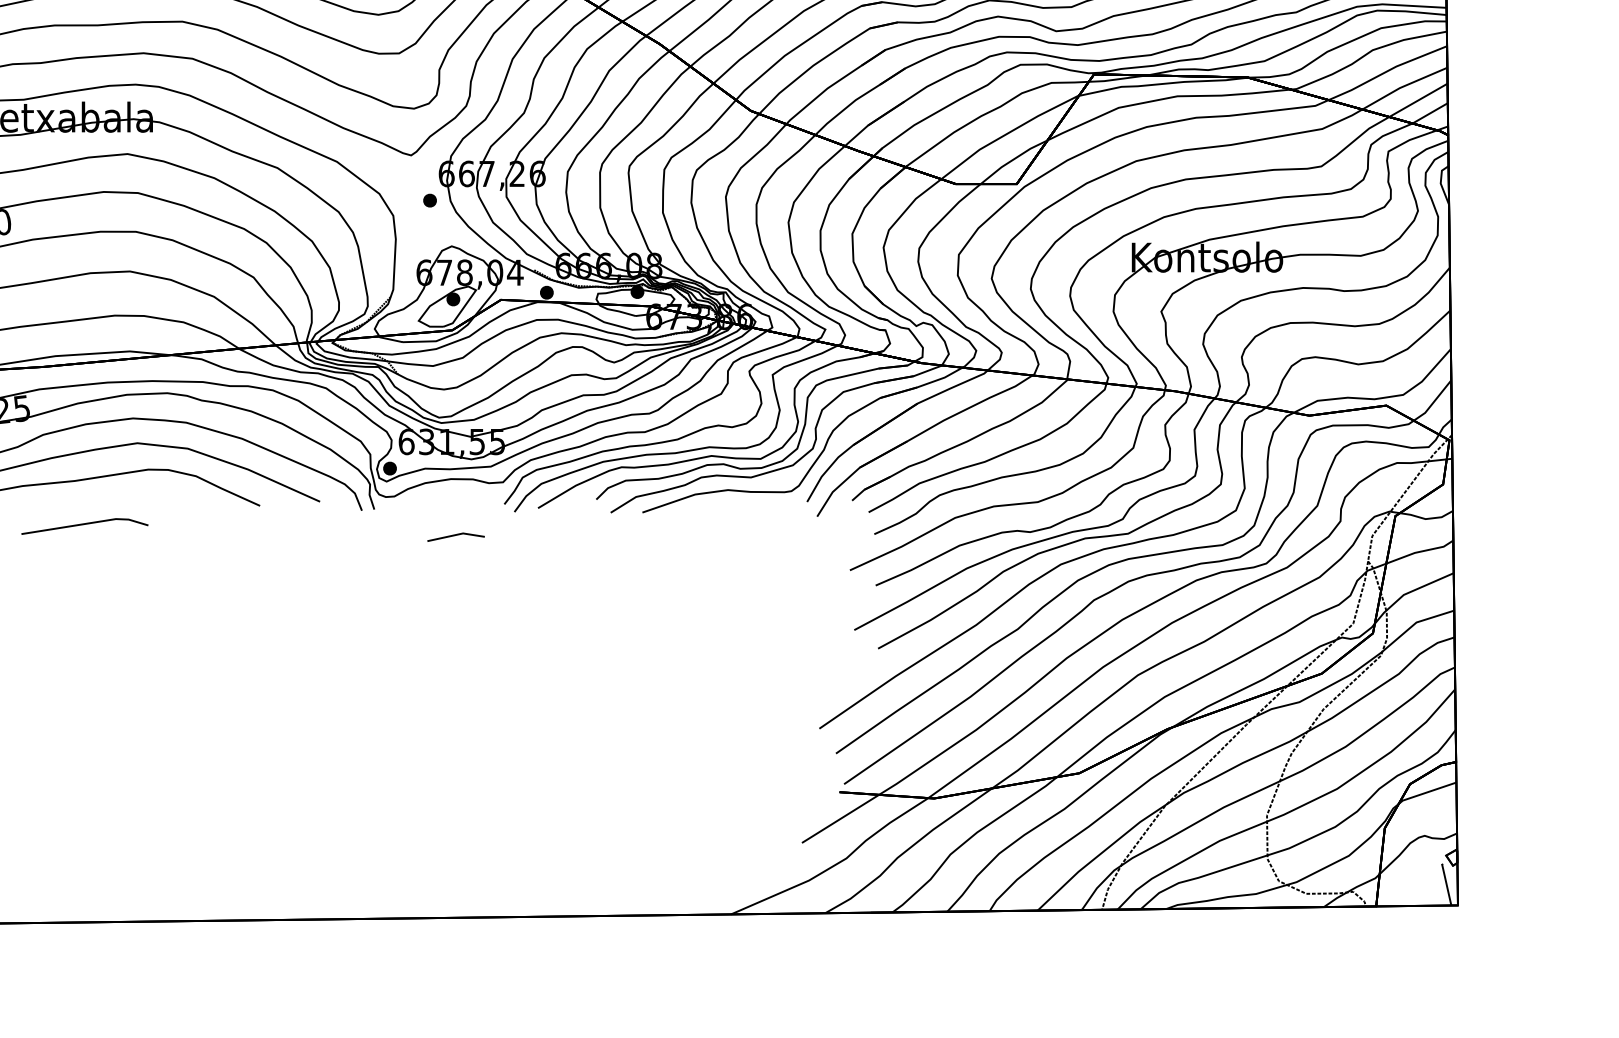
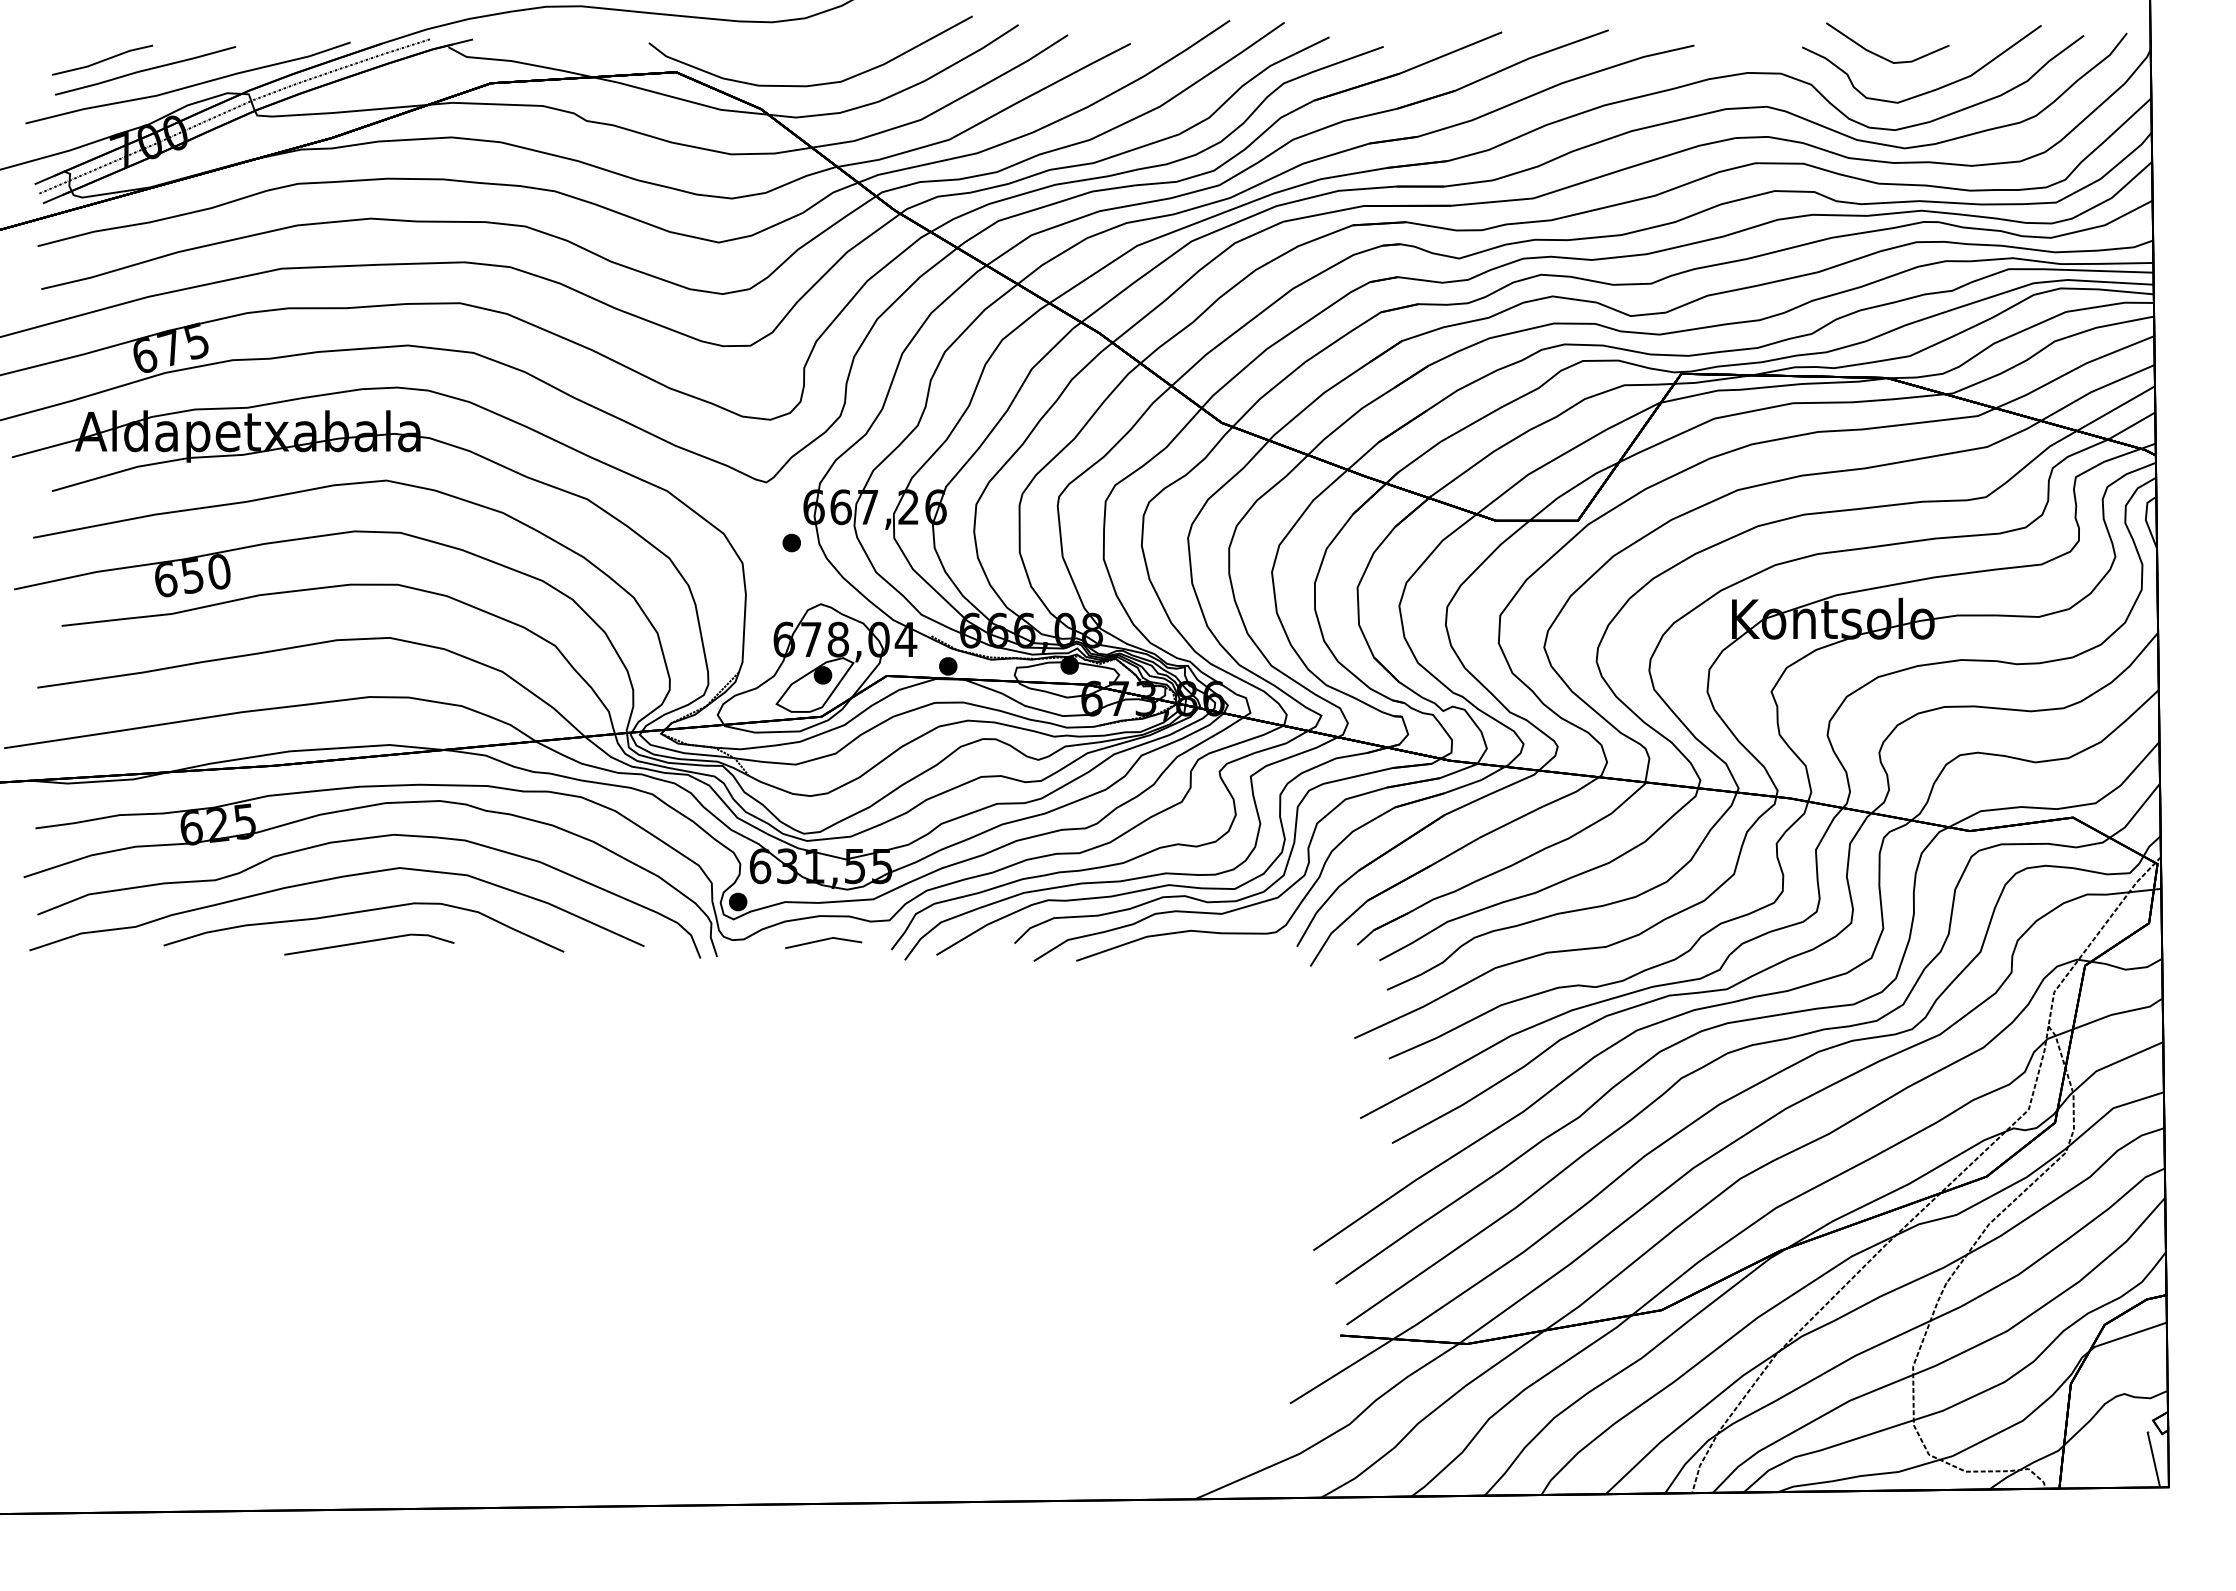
line: (85, 524) -> (369, 942), moved
line: (455, 536) -> (822, 941), moved

